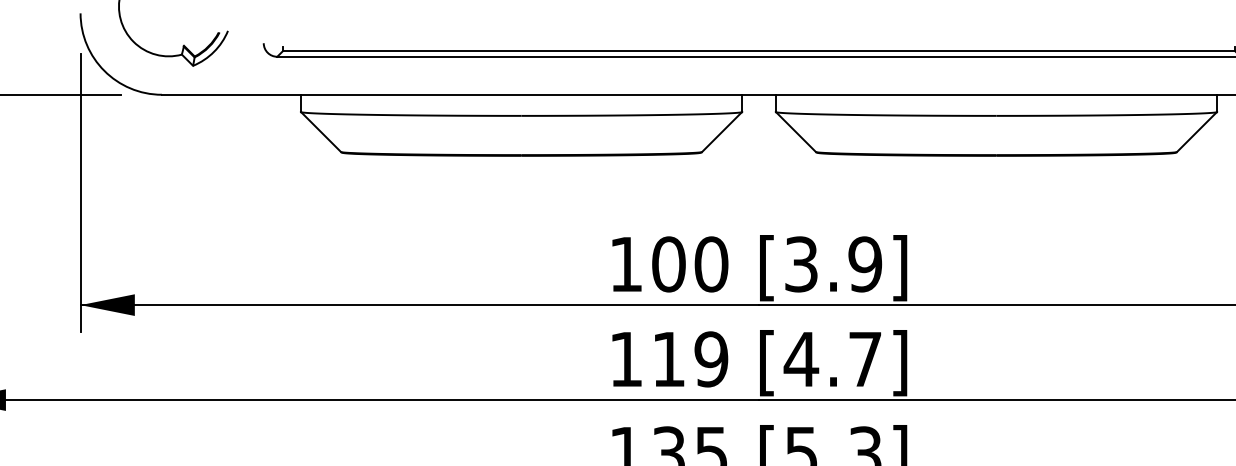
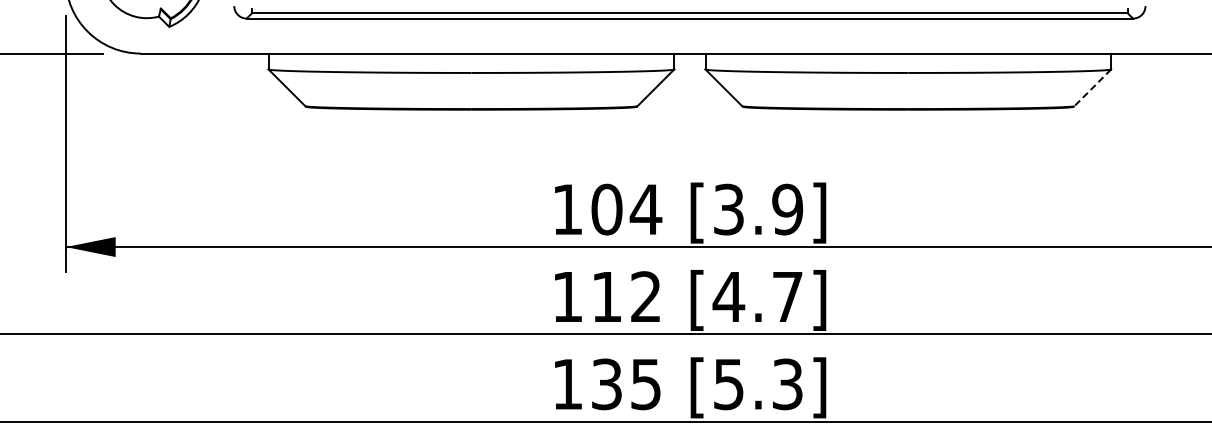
line: (1196, 131) -> (1092, 87), solid -> dashed
text: (710, 264) -> (645, 209), 100 -> 104
text: (710, 358) -> (645, 296), 119 -> 112

